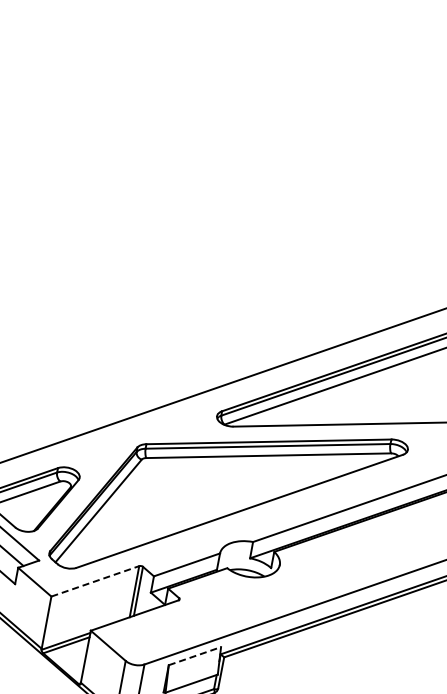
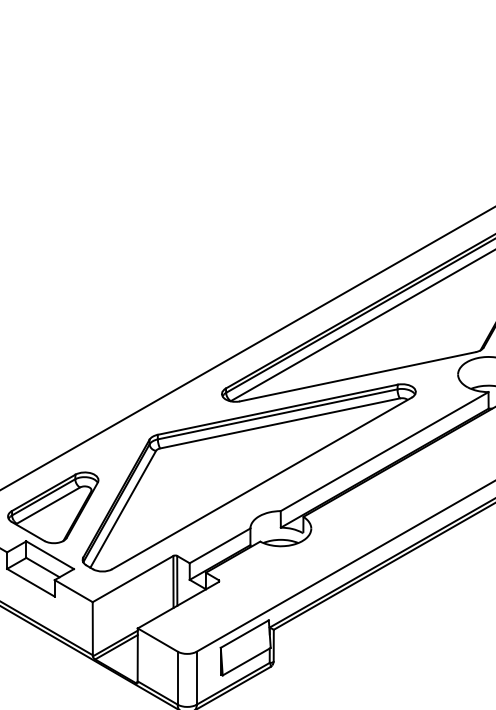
line: (95, 580) -> (133, 578), dashed -> solid
line: (194, 656) -> (244, 634), dashed -> solid

